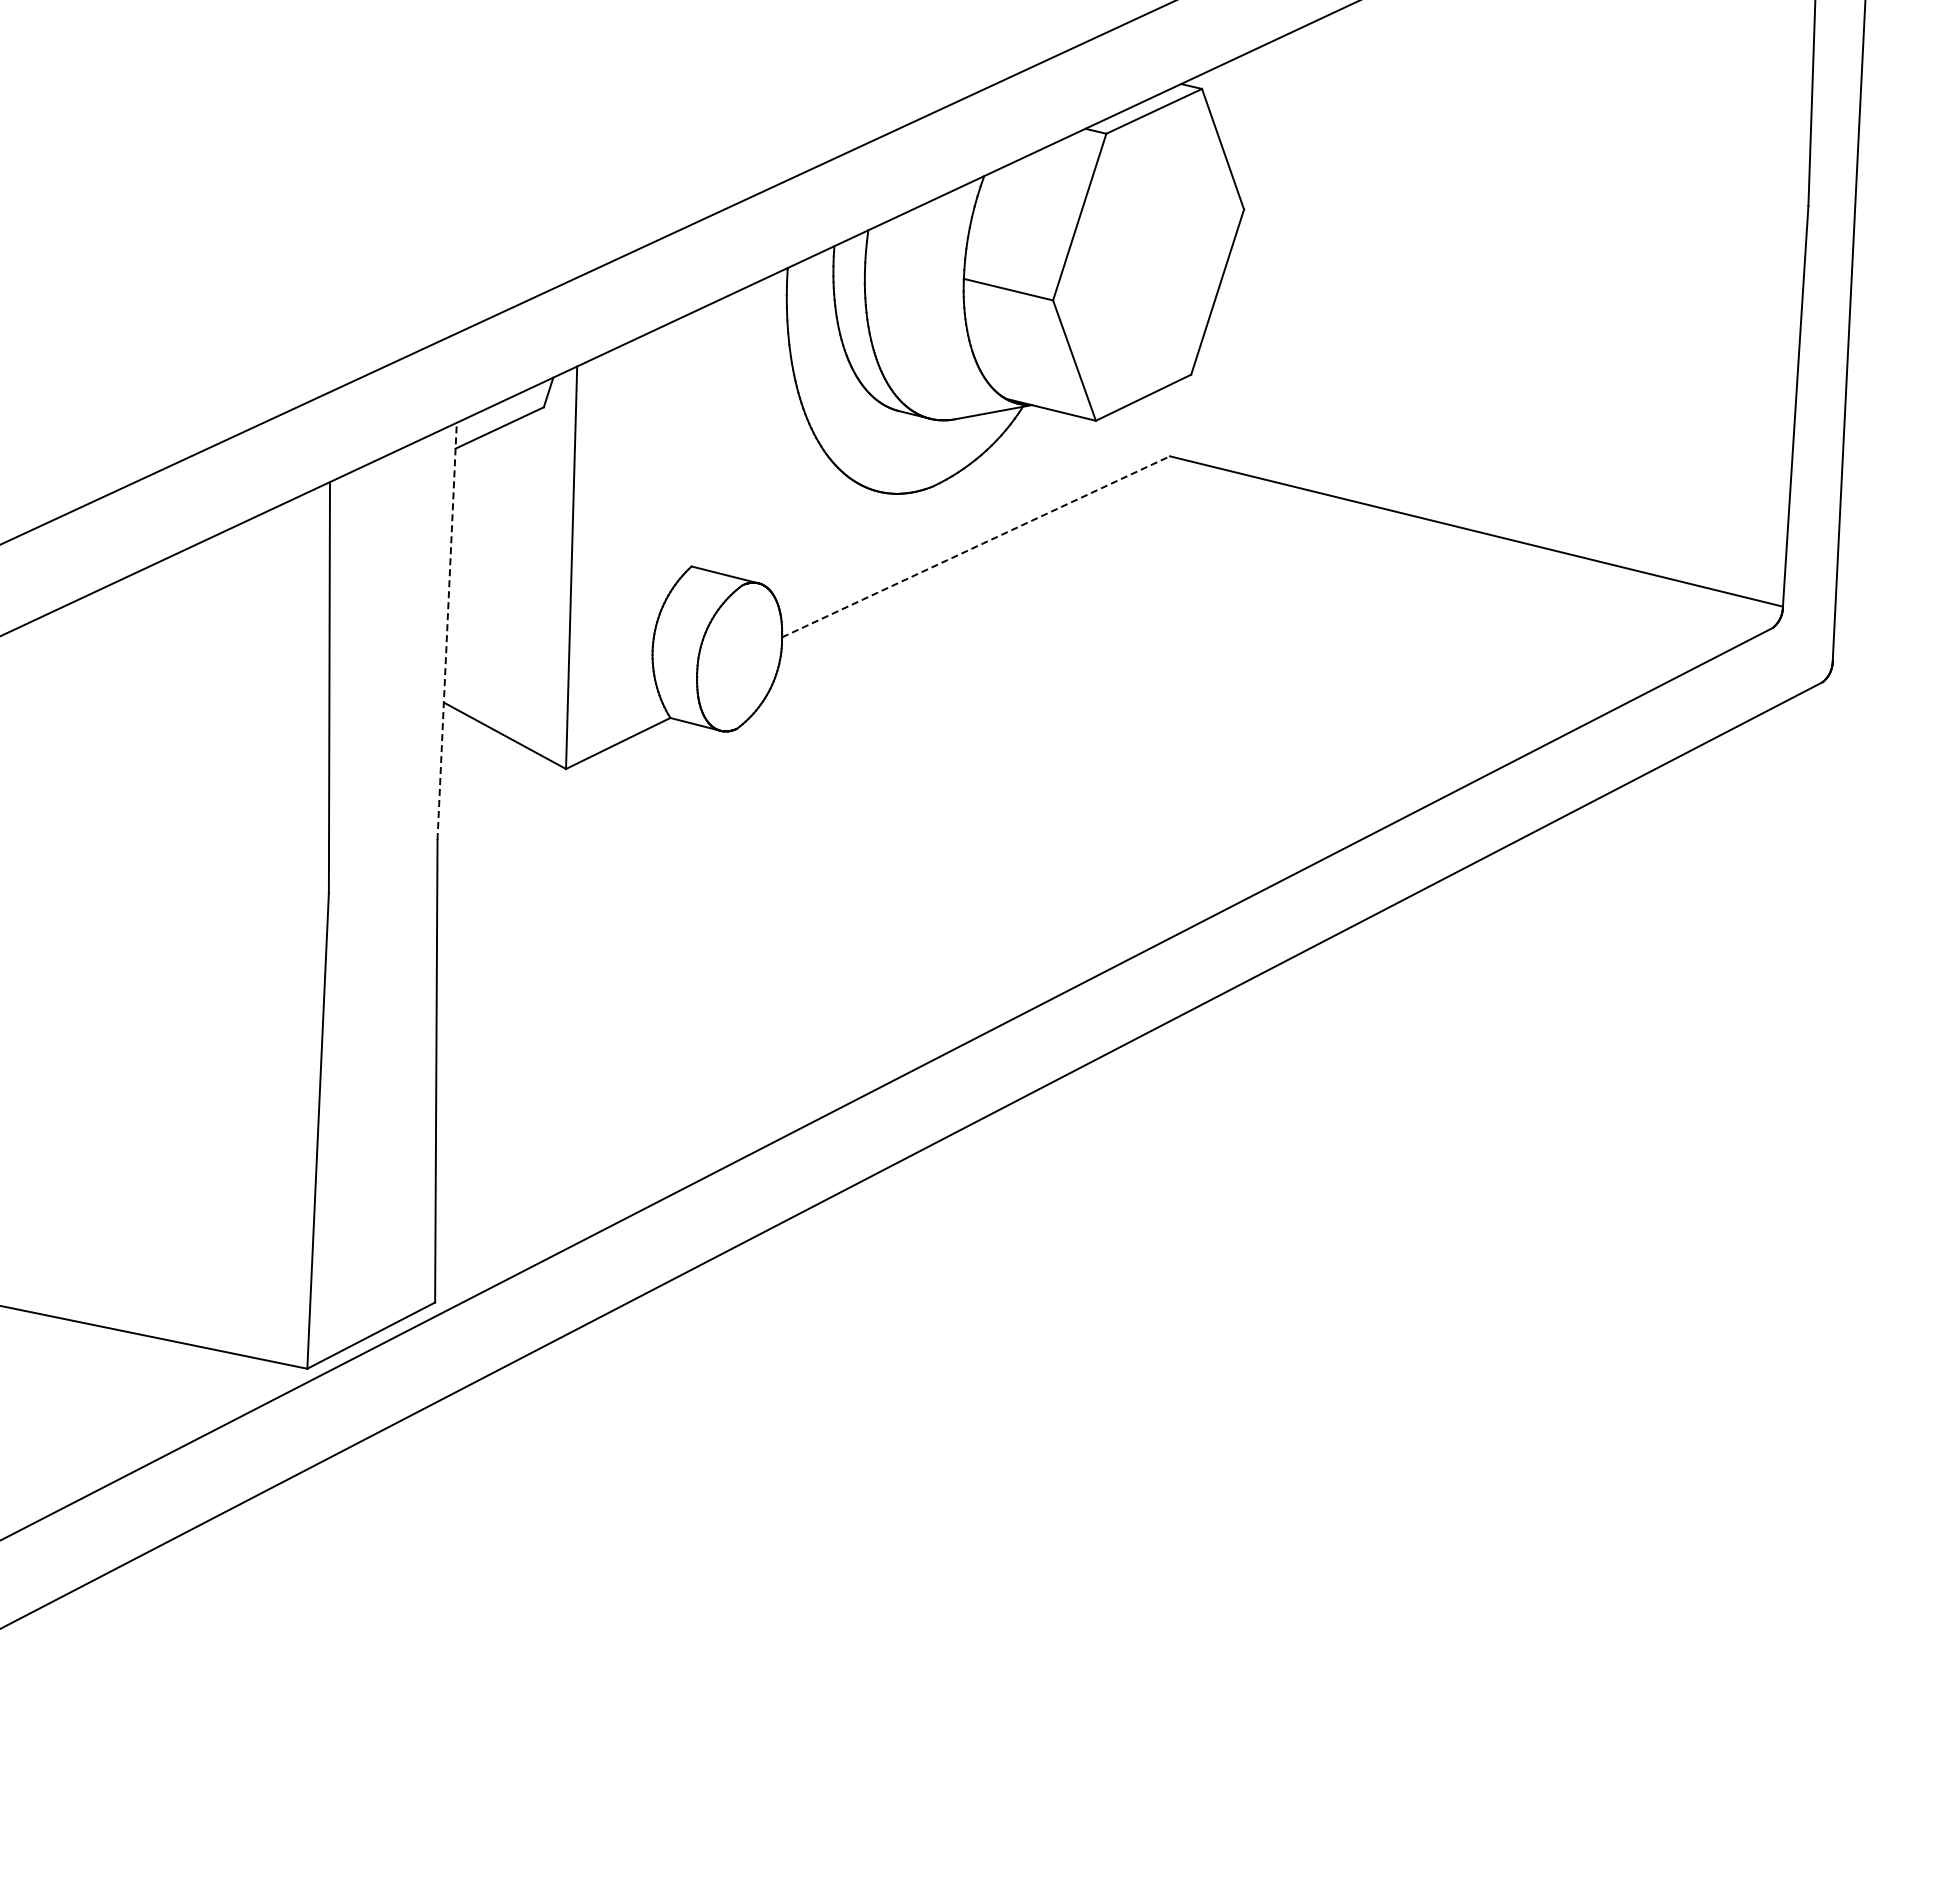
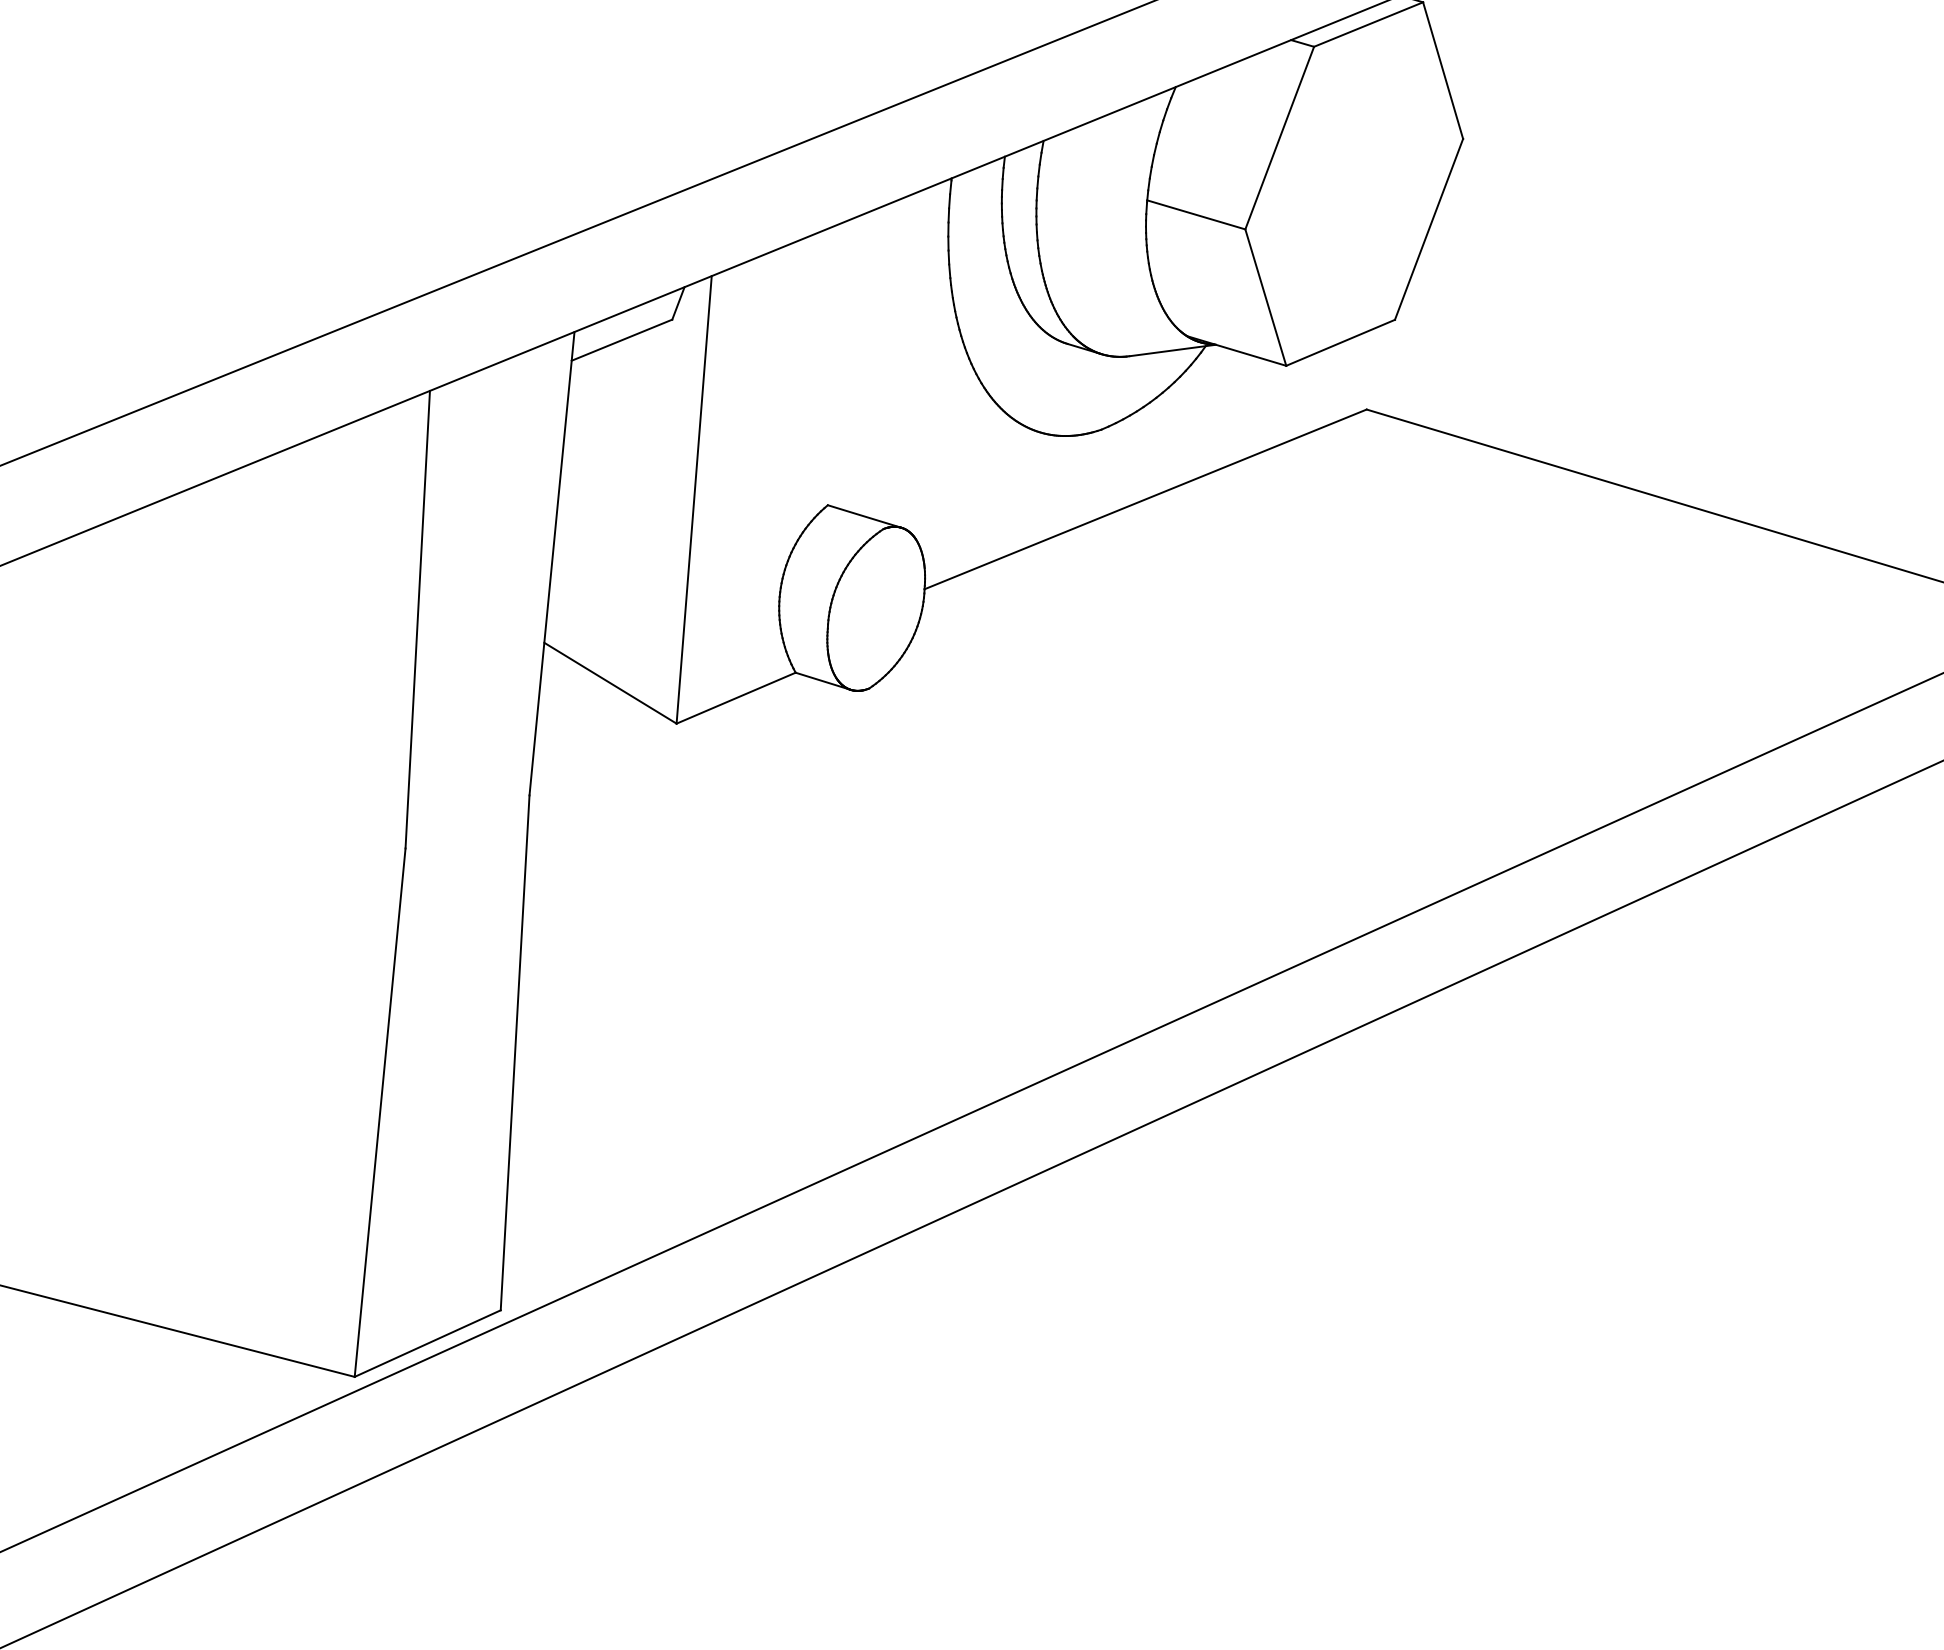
line: (976, 546) -> (1146, 499), dashed -> solid
line: (447, 631) -> (552, 563), dashed -> solid

